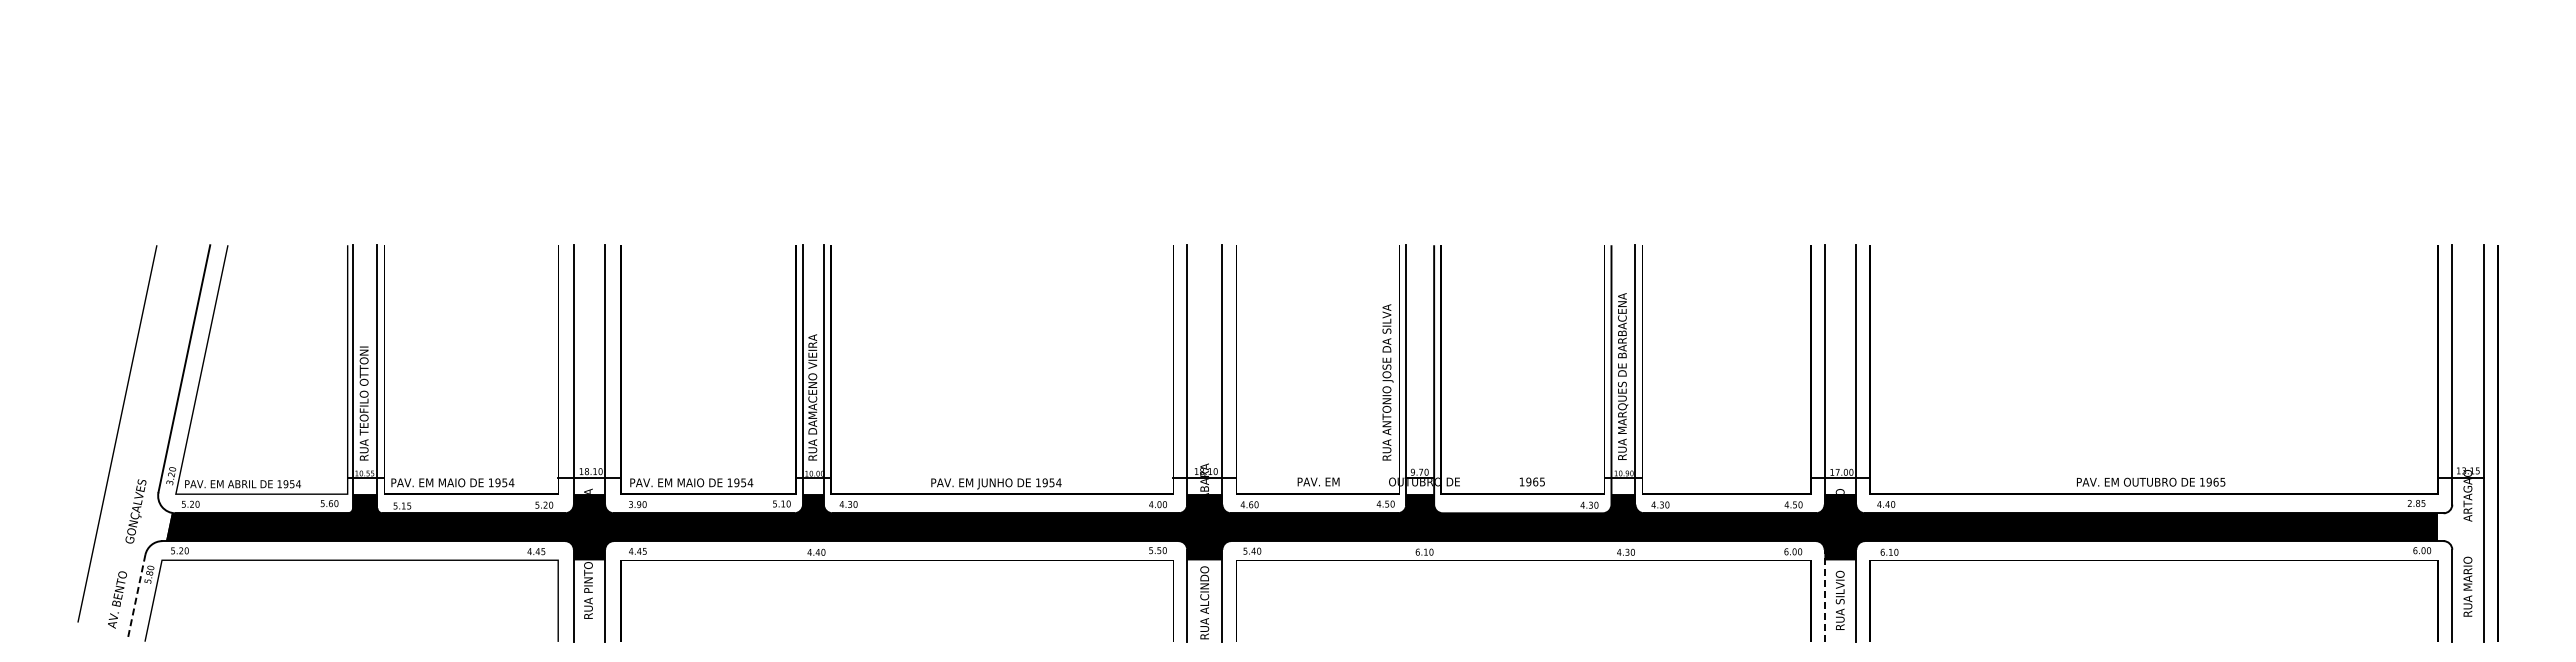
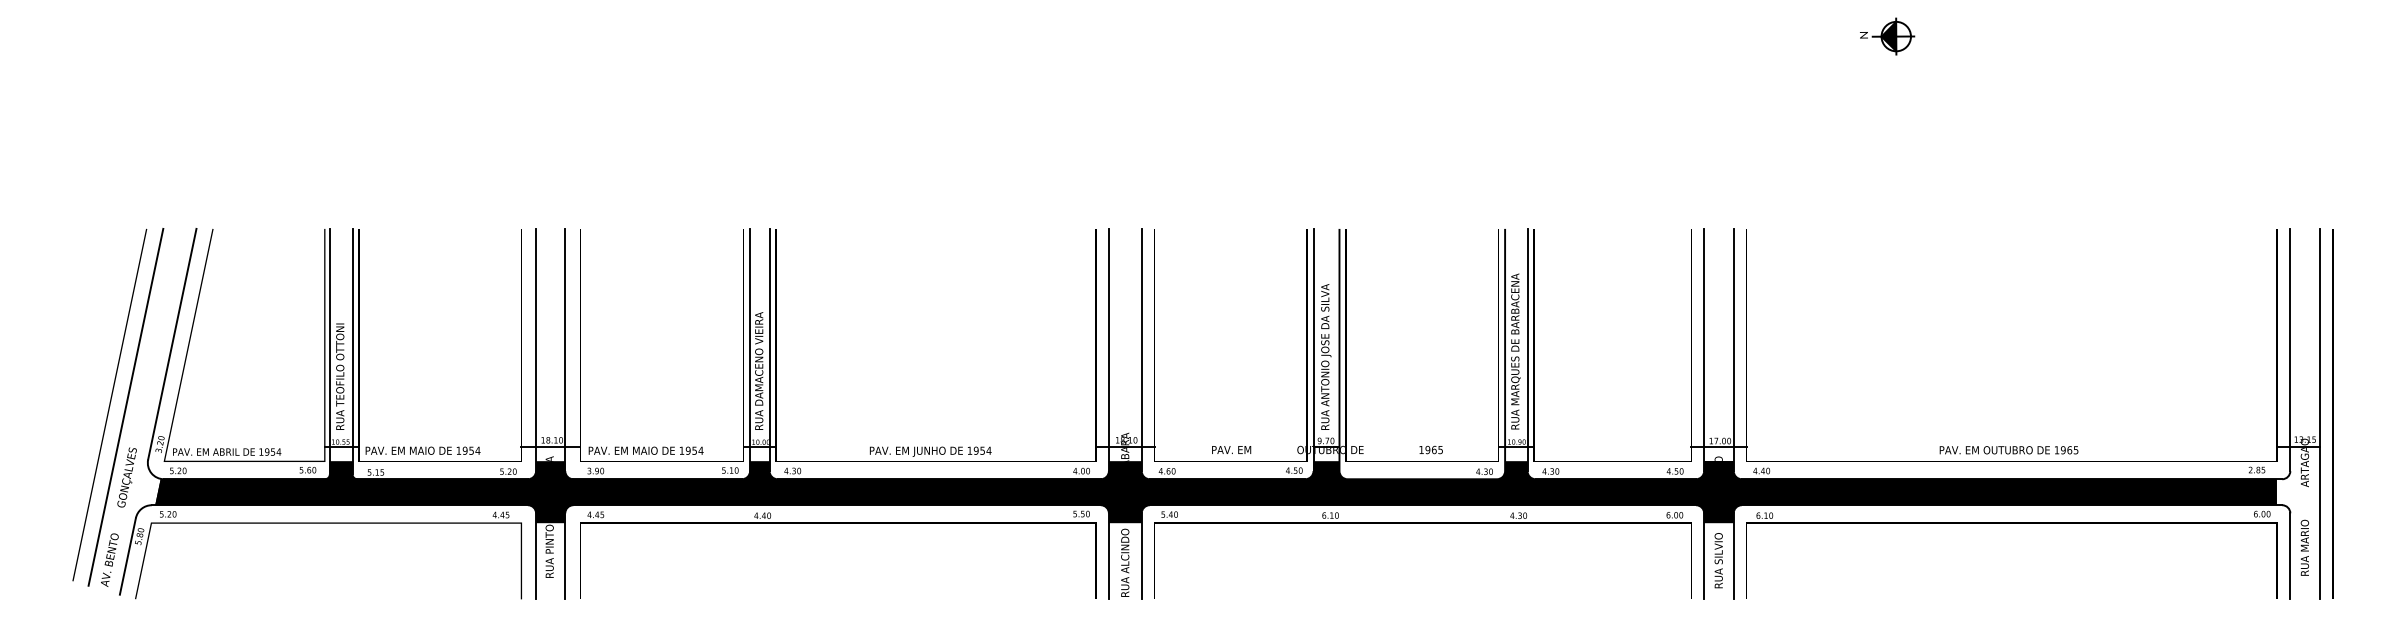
part: (2020, 39) -> (1887, 36), added
text: (1387, 382) -> (1325, 357), moved
line: (134, 436) -> (125, 407), added
line: (136, 595) -> (127, 556), dashed -> solid
line: (1824, 595) -> (1704, 556), dashed -> solid

